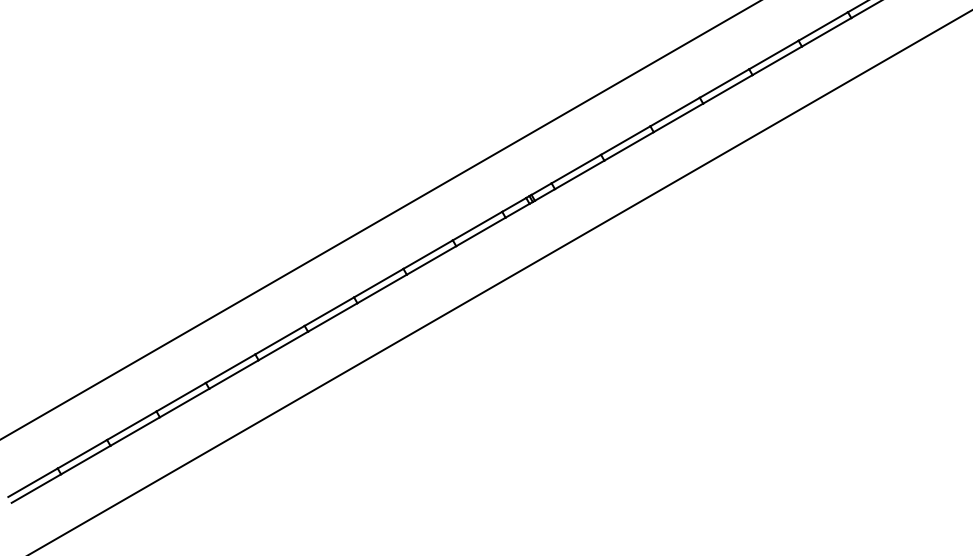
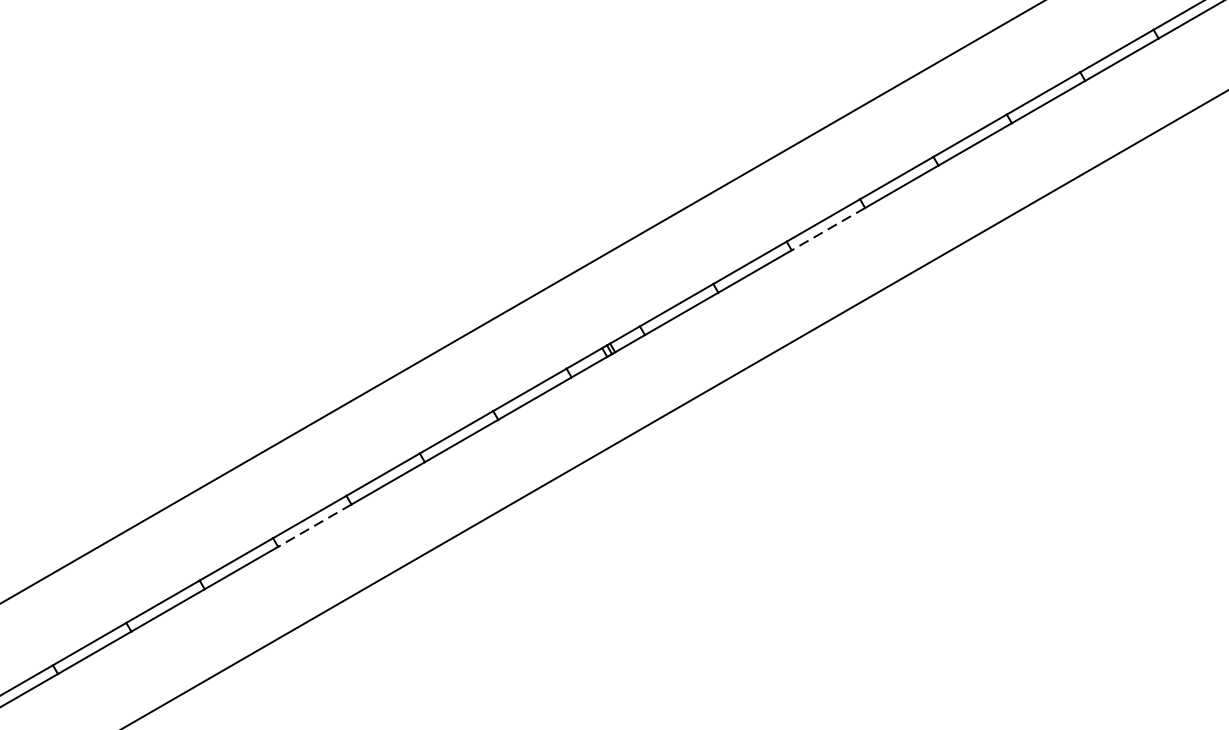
line: (678, 117) -> (828, 228), solid -> dashed
line: (332, 317) -> (314, 525), solid -> dashed

